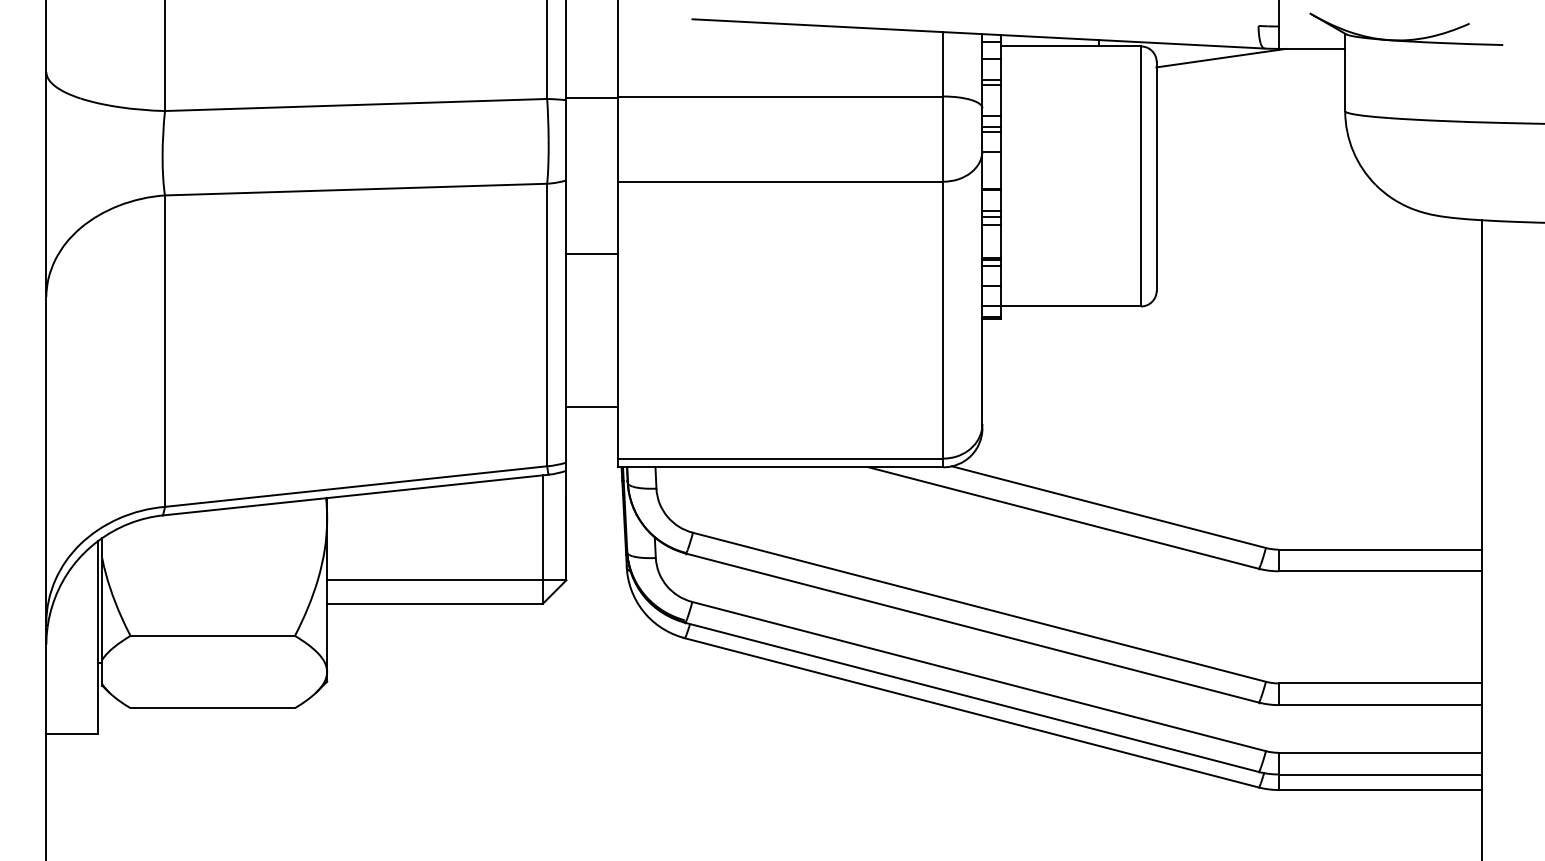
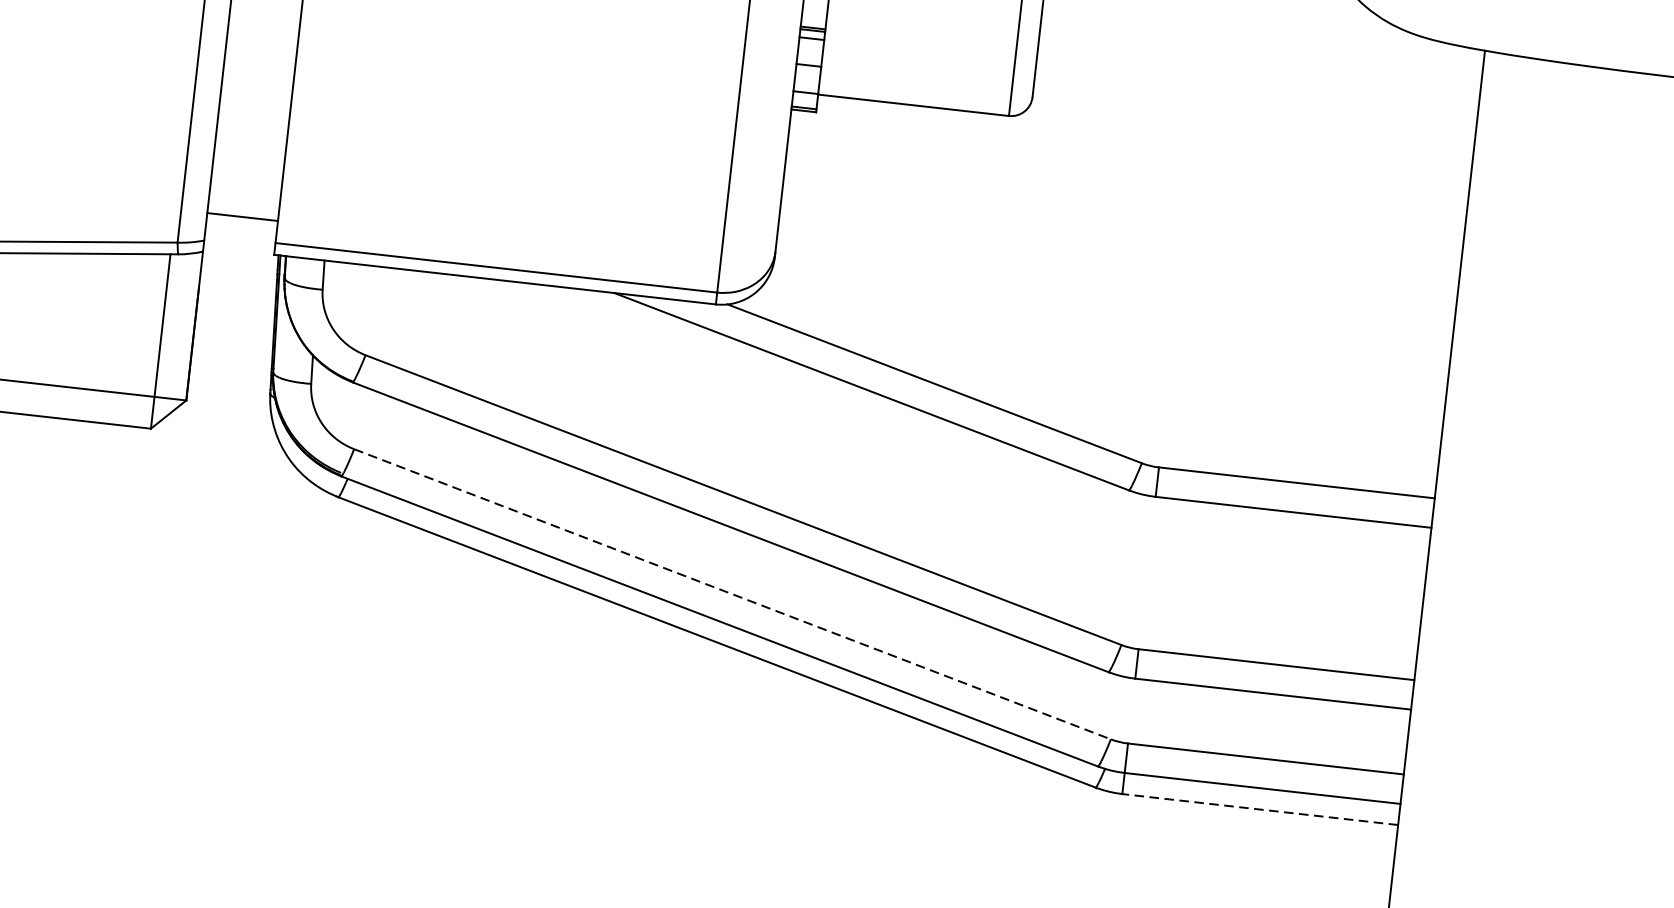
line: (592, 407) -> (242, 217), moved
line: (979, 676) -> (732, 594), solid -> dashed
line: (1379, 790) -> (1259, 810), solid -> dashed

